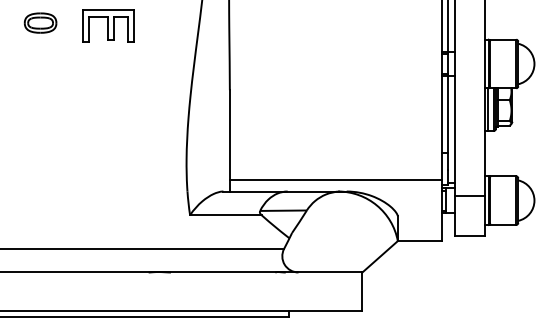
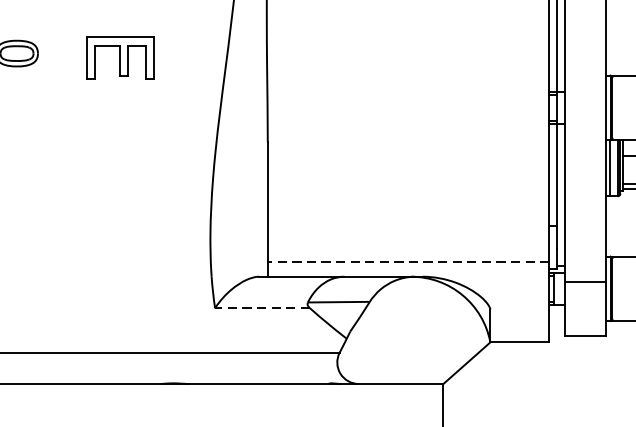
part: (108, 25) -> (120, 56), moved
line: (335, 180) -> (407, 262), solid -> dashed
line: (225, 215) -> (262, 308), solid -> dashed

